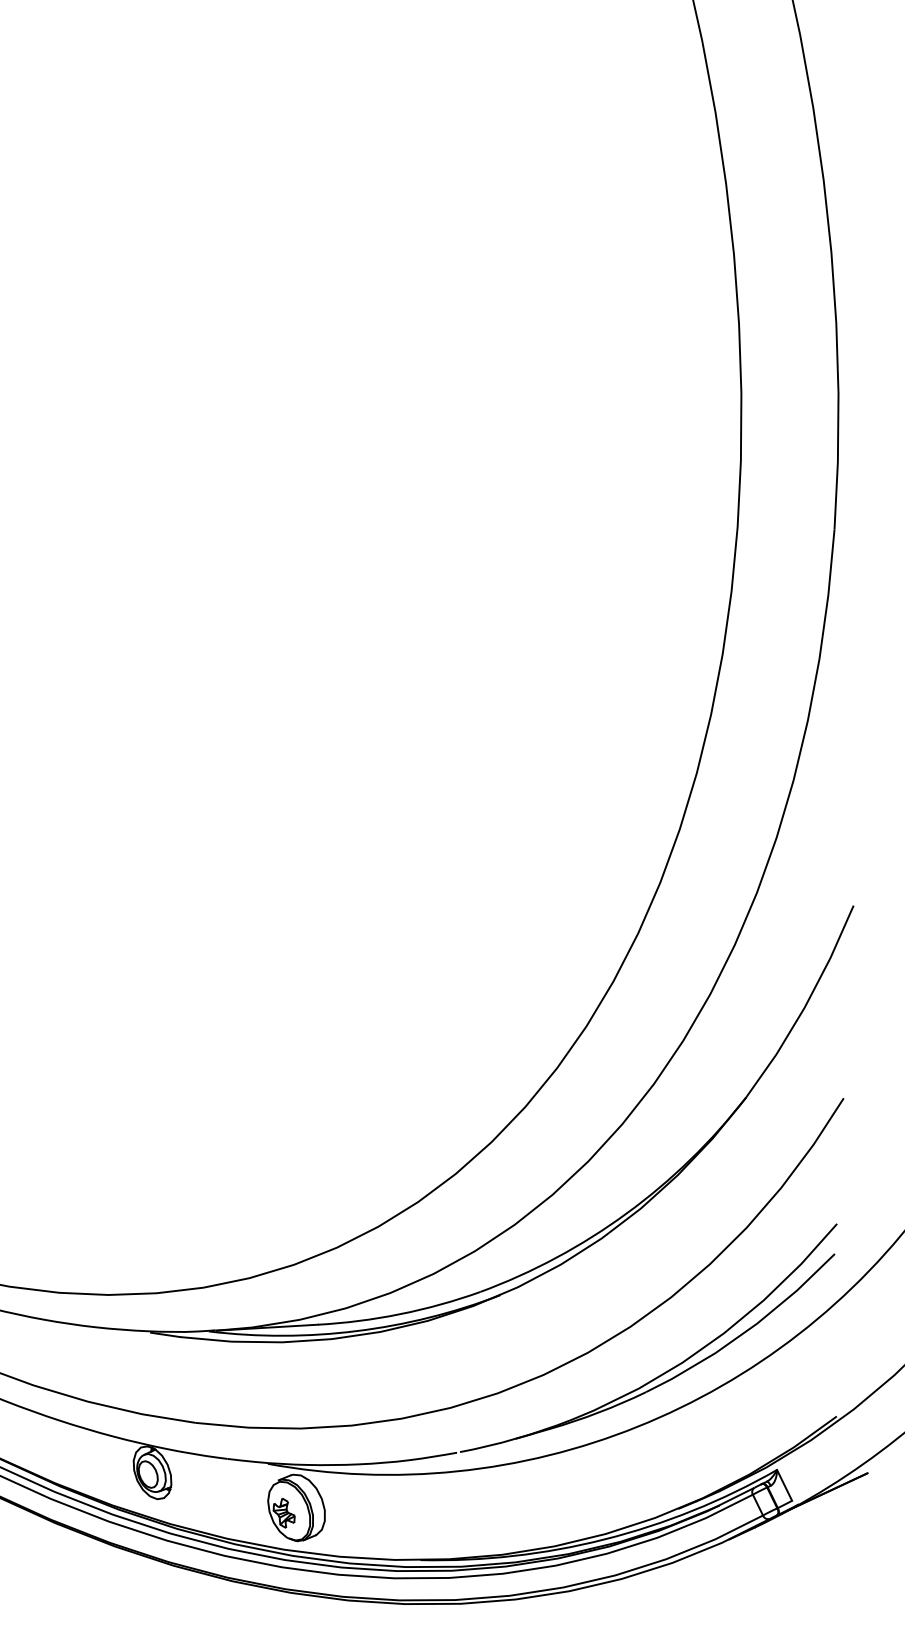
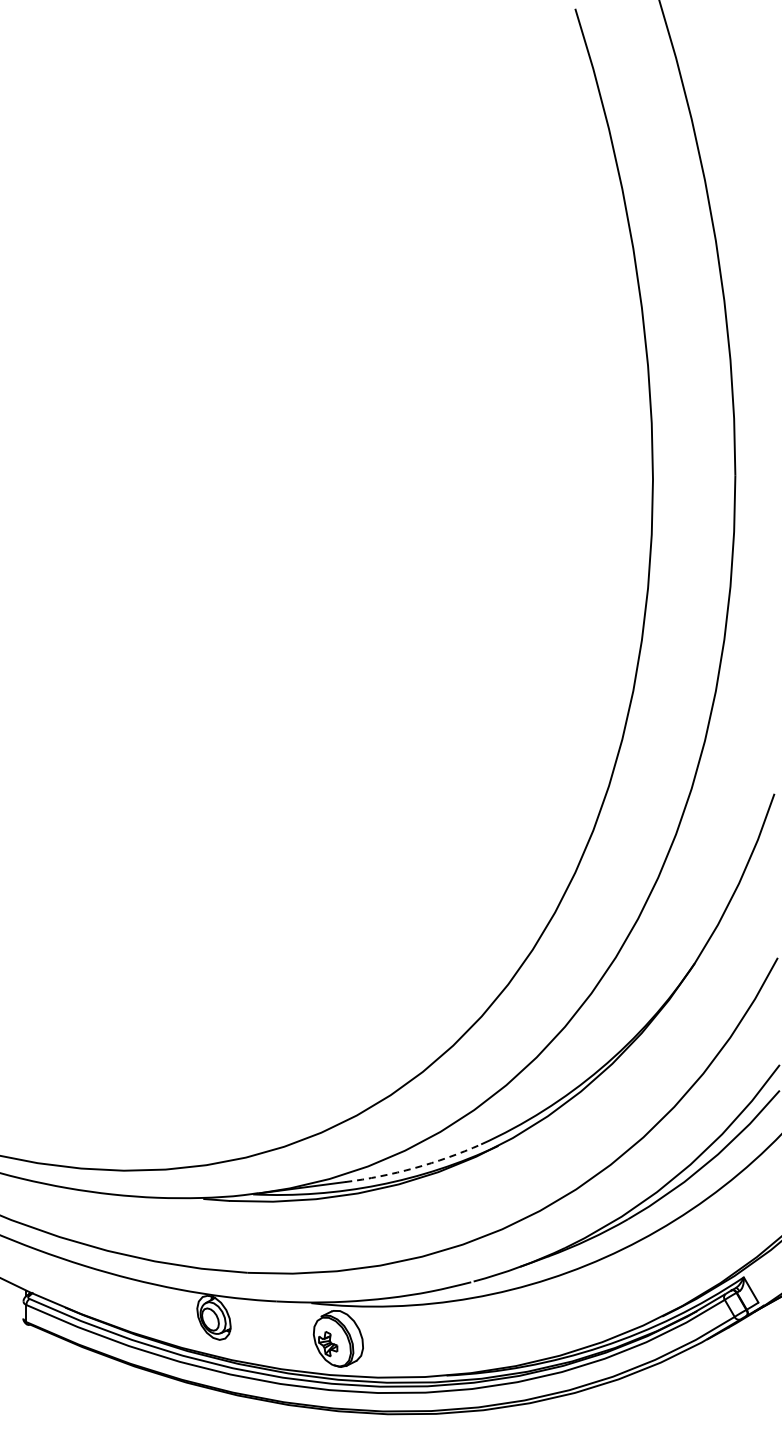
arc: (400, 1314) -> (414, 1168), solid -> dashed

